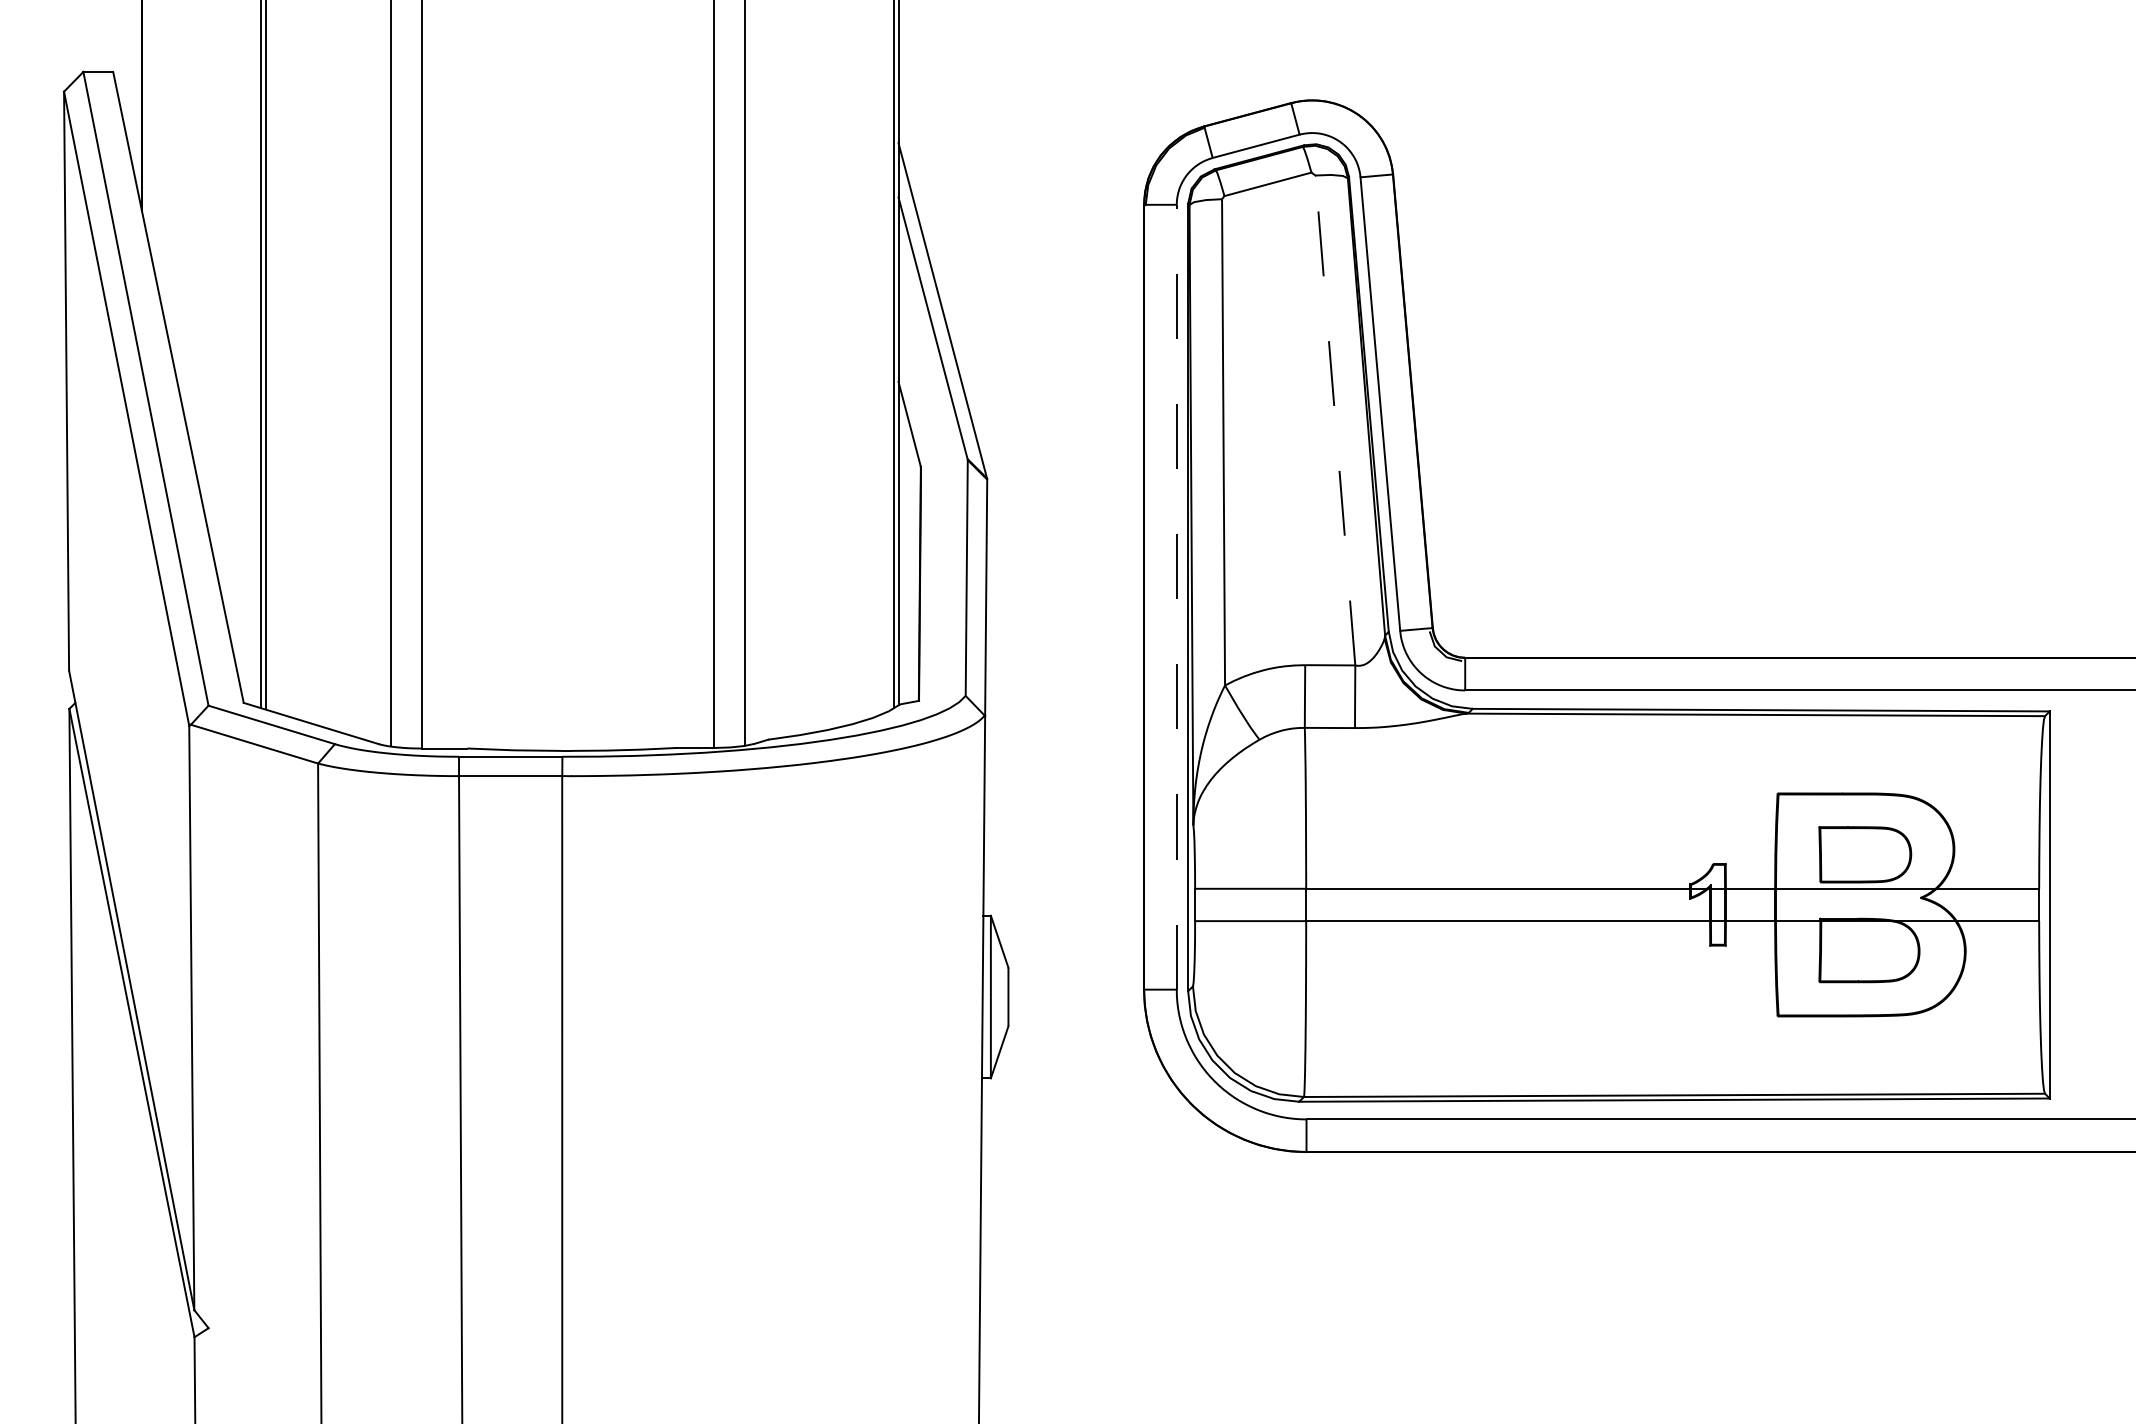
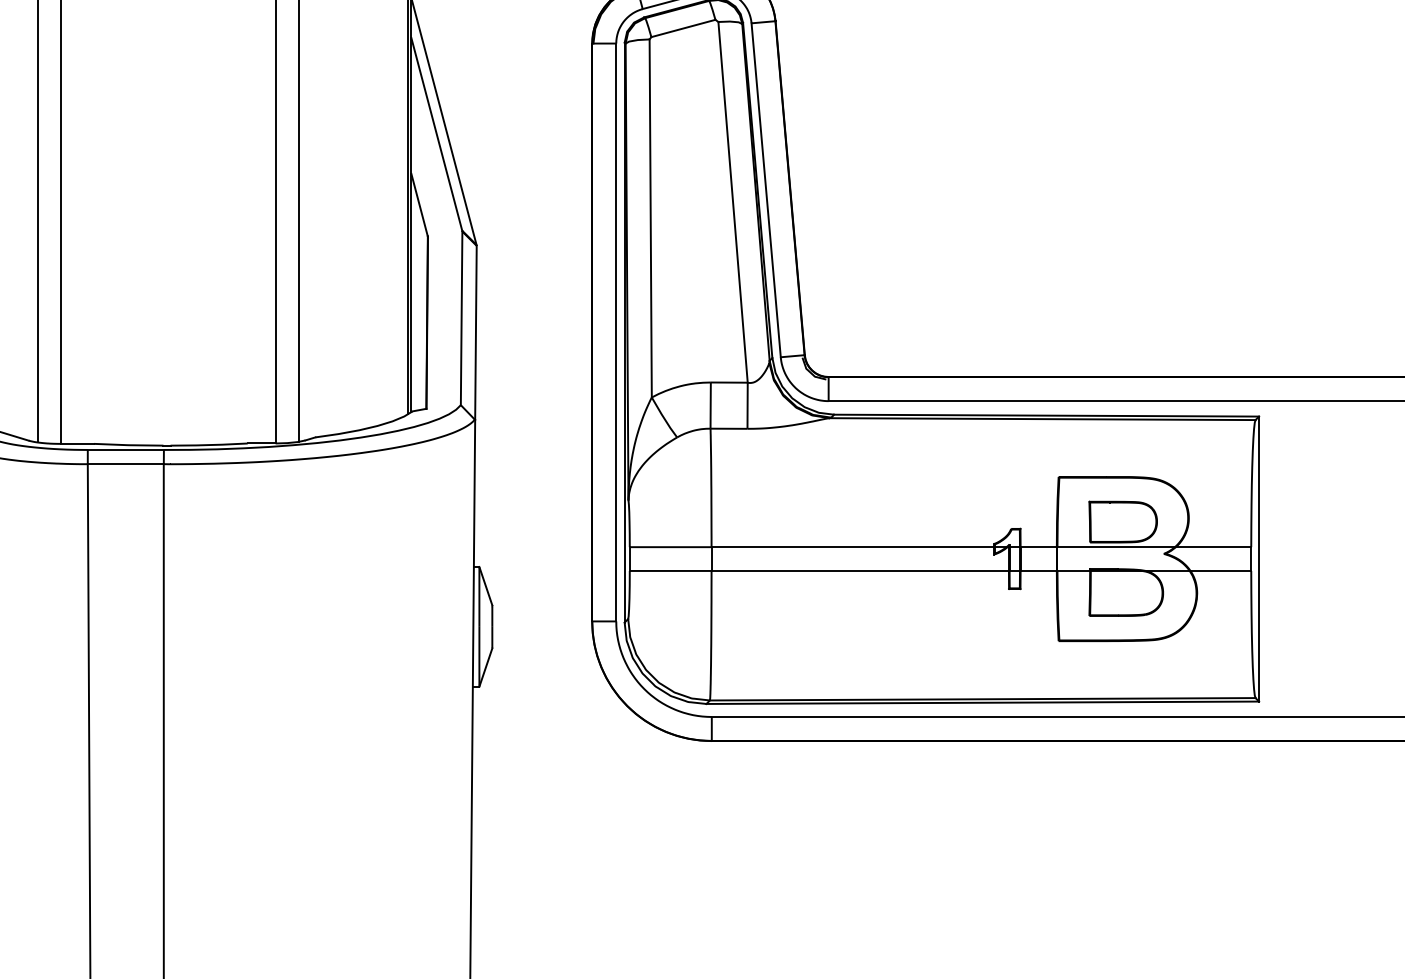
line: (1335, 420) -> (733, 202), dashed -> solid
line: (1176, 596) -> (616, 331), dashed -> solid

